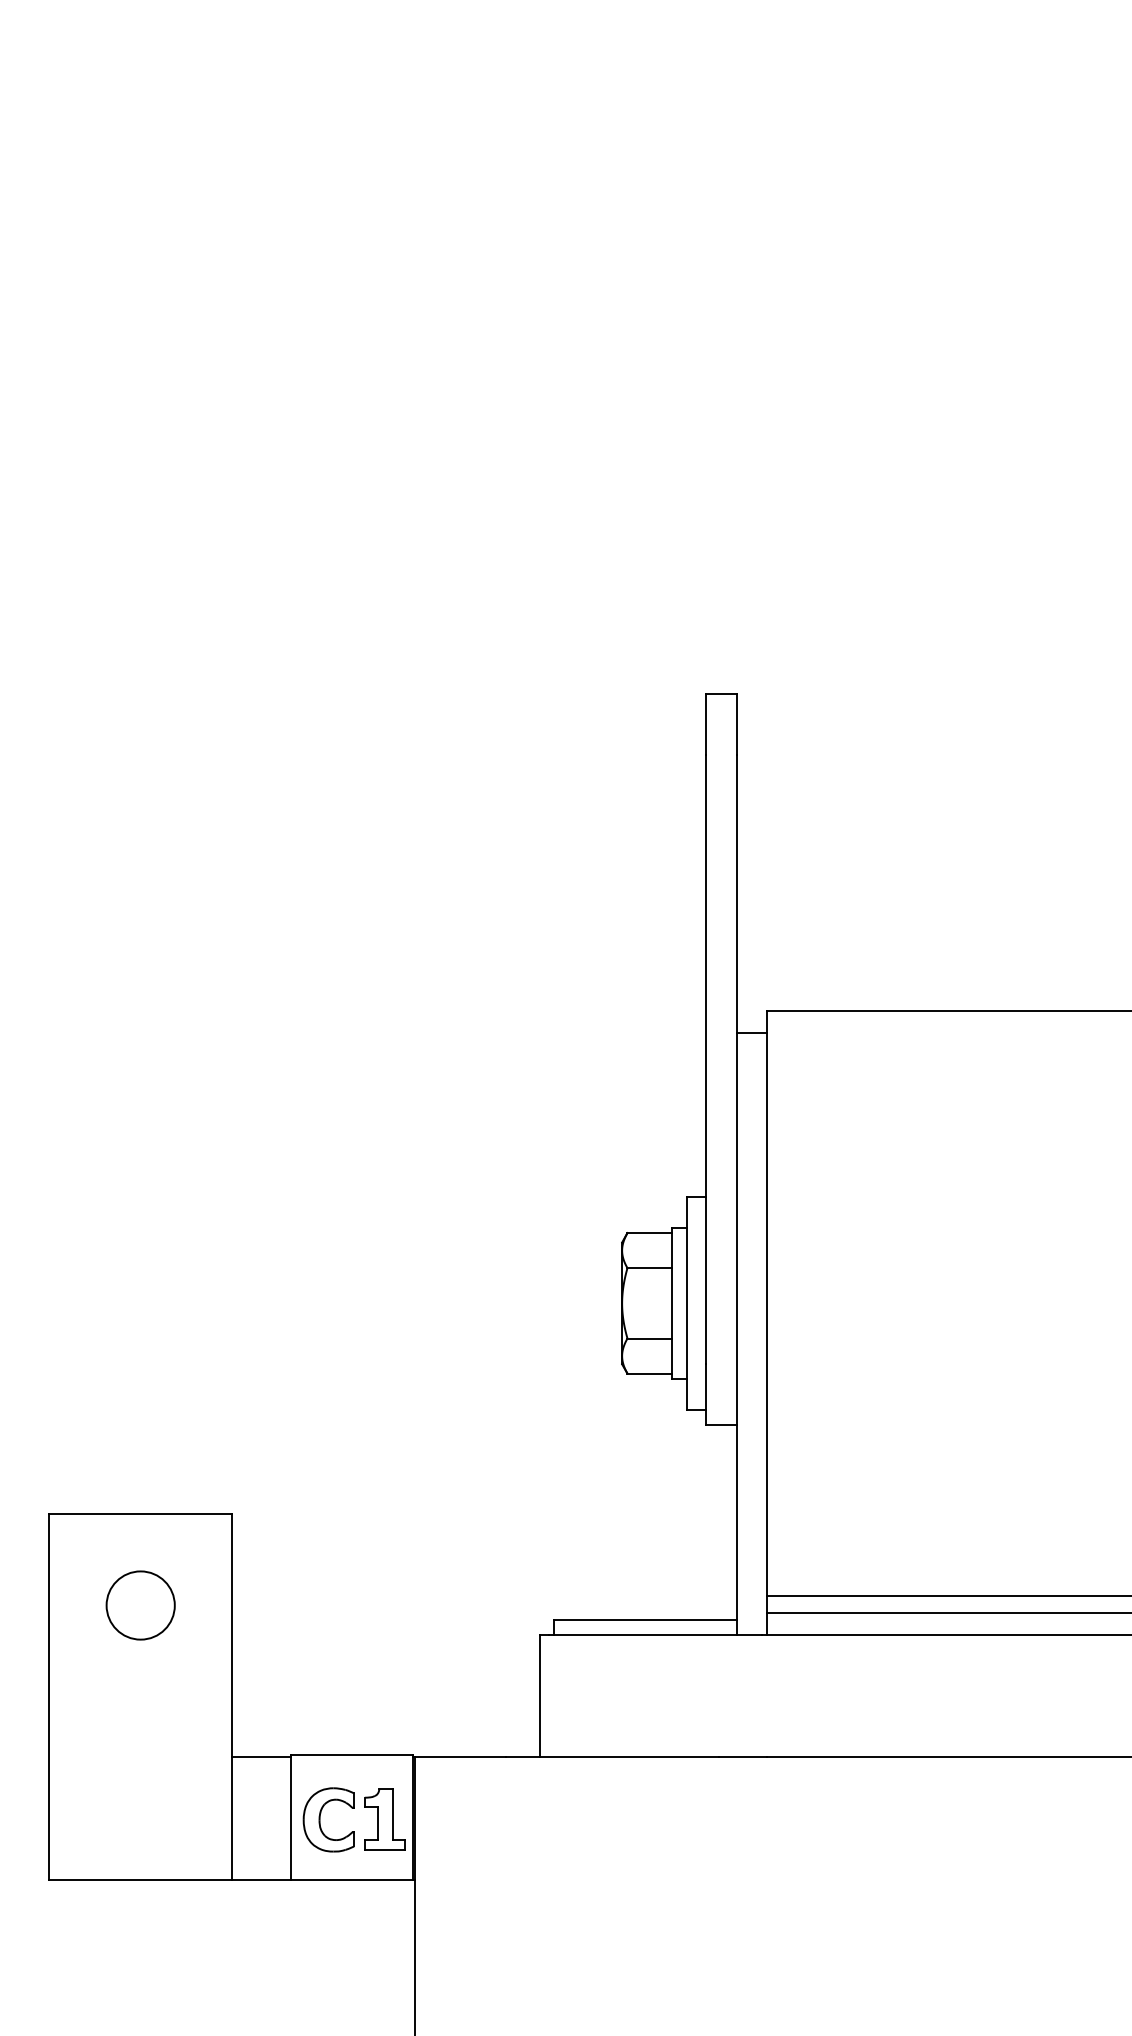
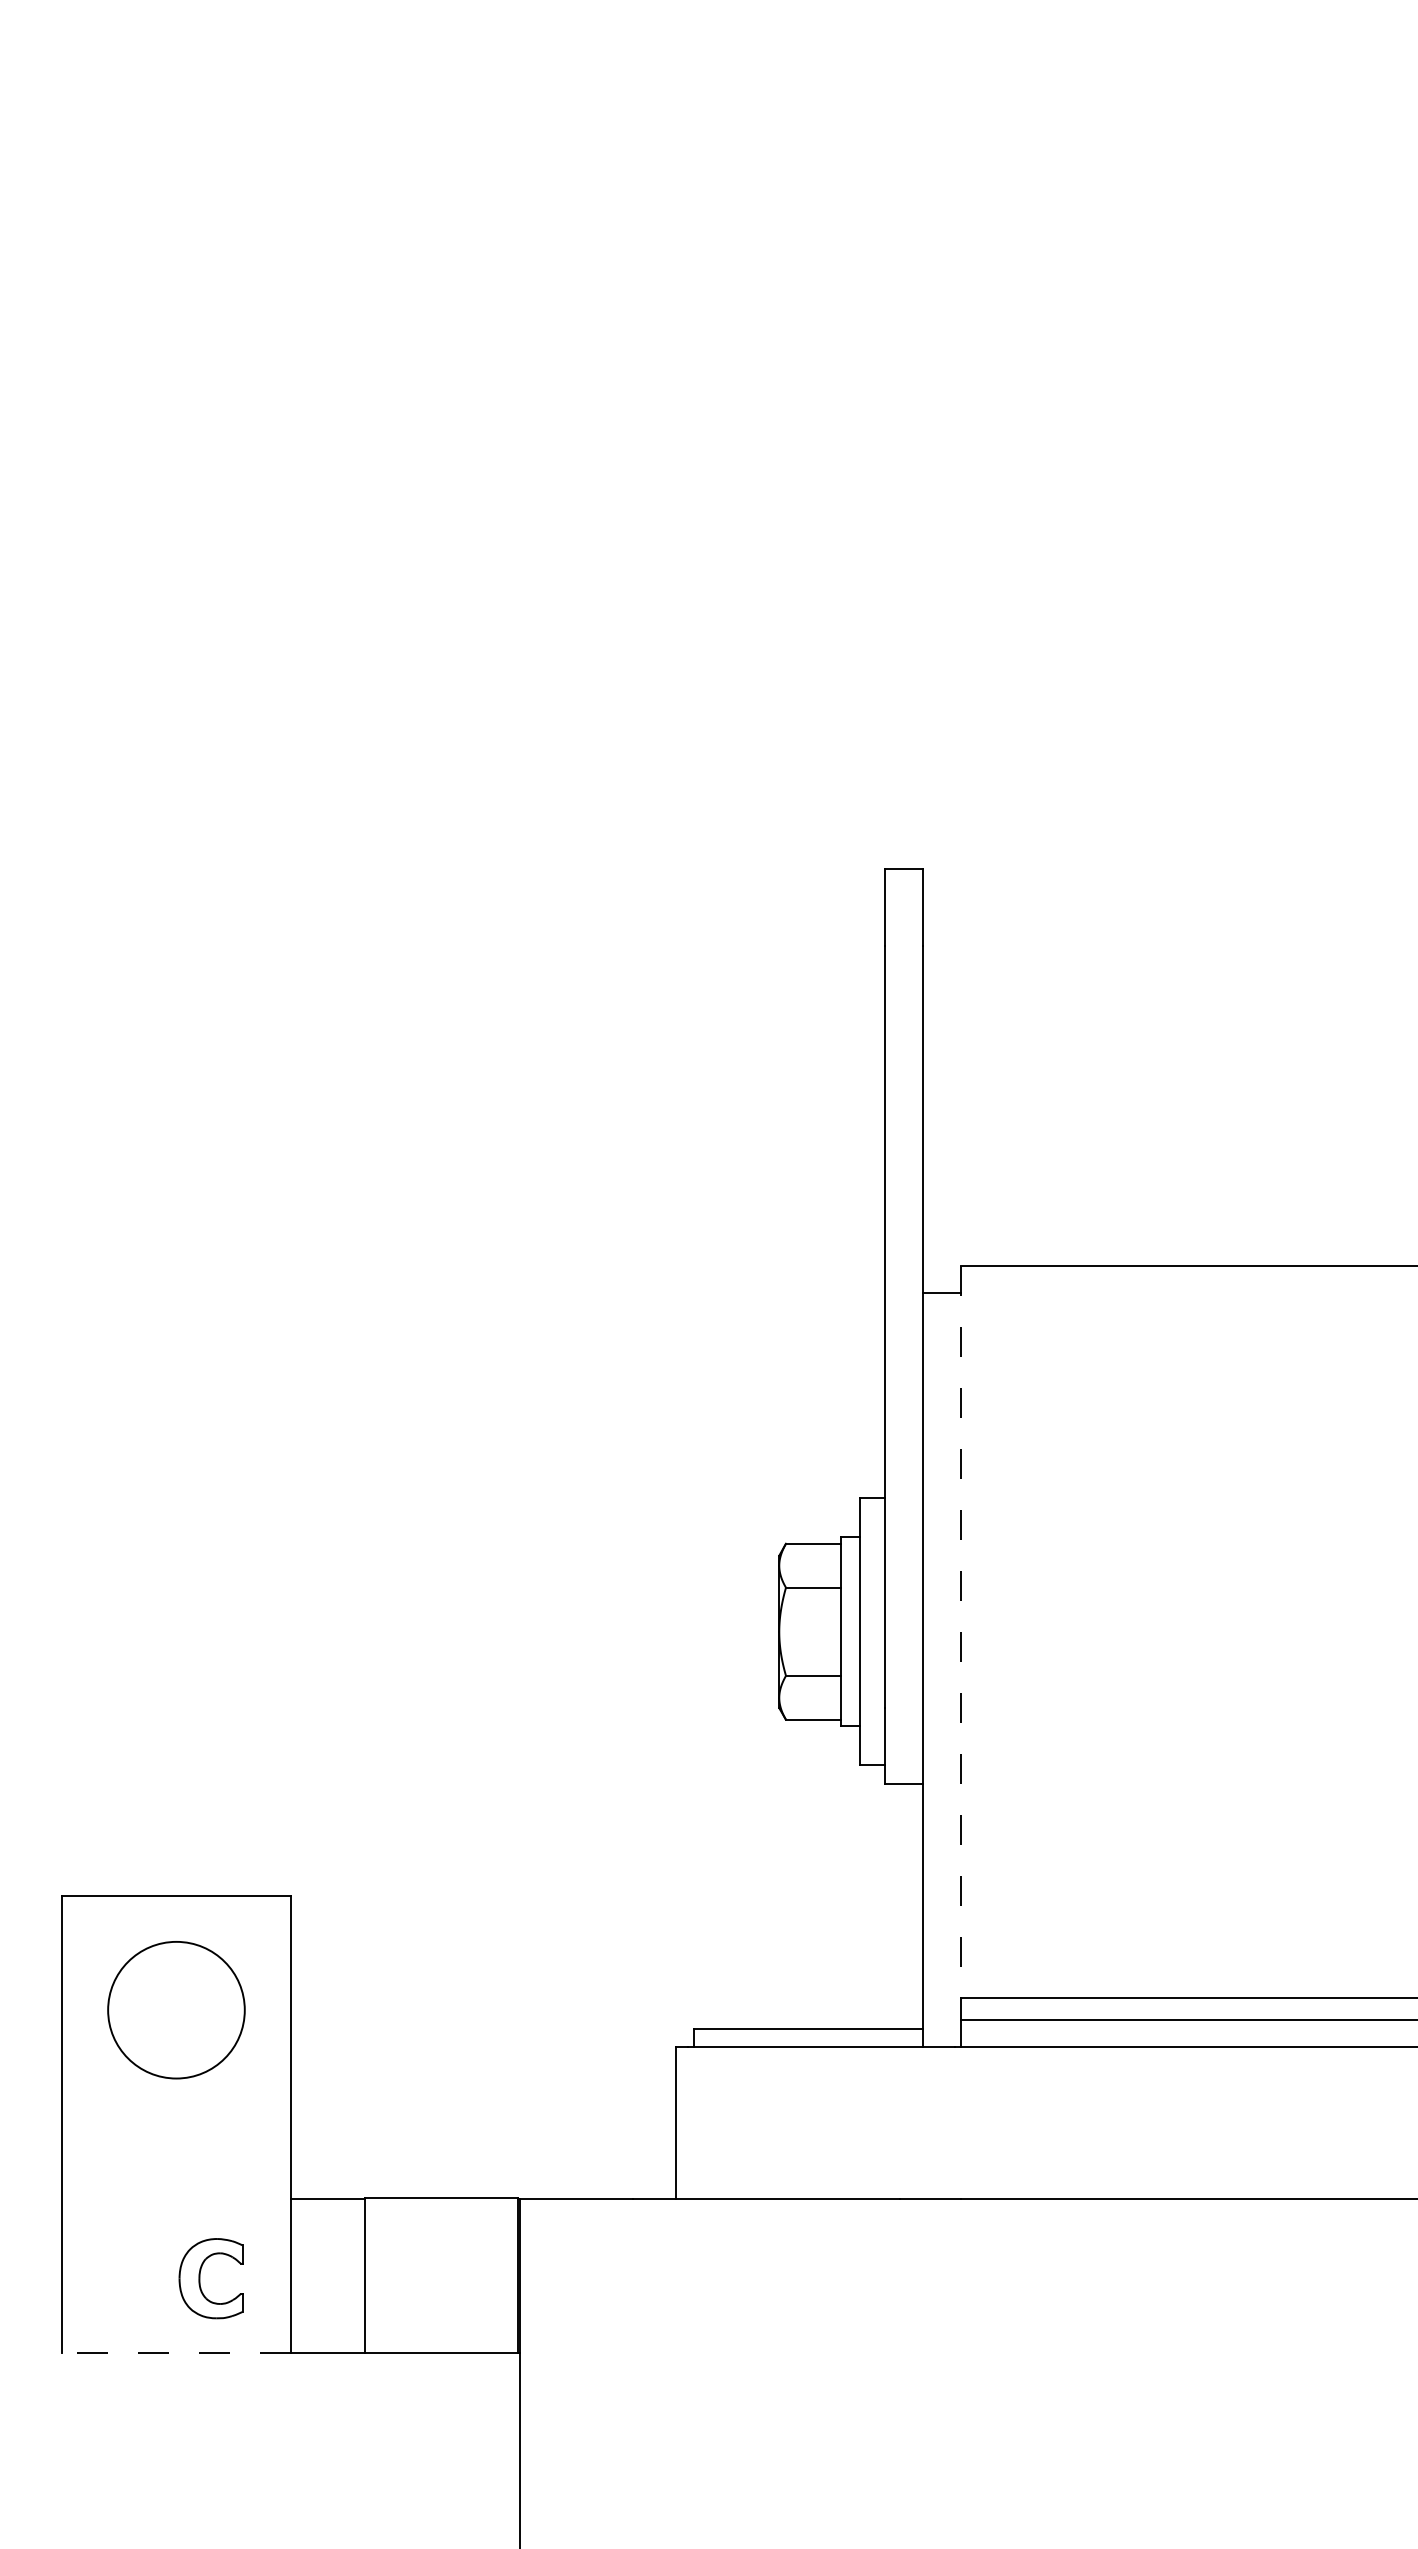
line: (767, 1303) -> (961, 1632), solid -> dashed
circle: (140, 1604) -> (176, 2009), size x1.6
part: (320, 1819) -> (200, 2278), moved
part: (384, 1819) -> (481, 2278), removed
line: (139, 1879) -> (175, 2353), solid -> dashed

